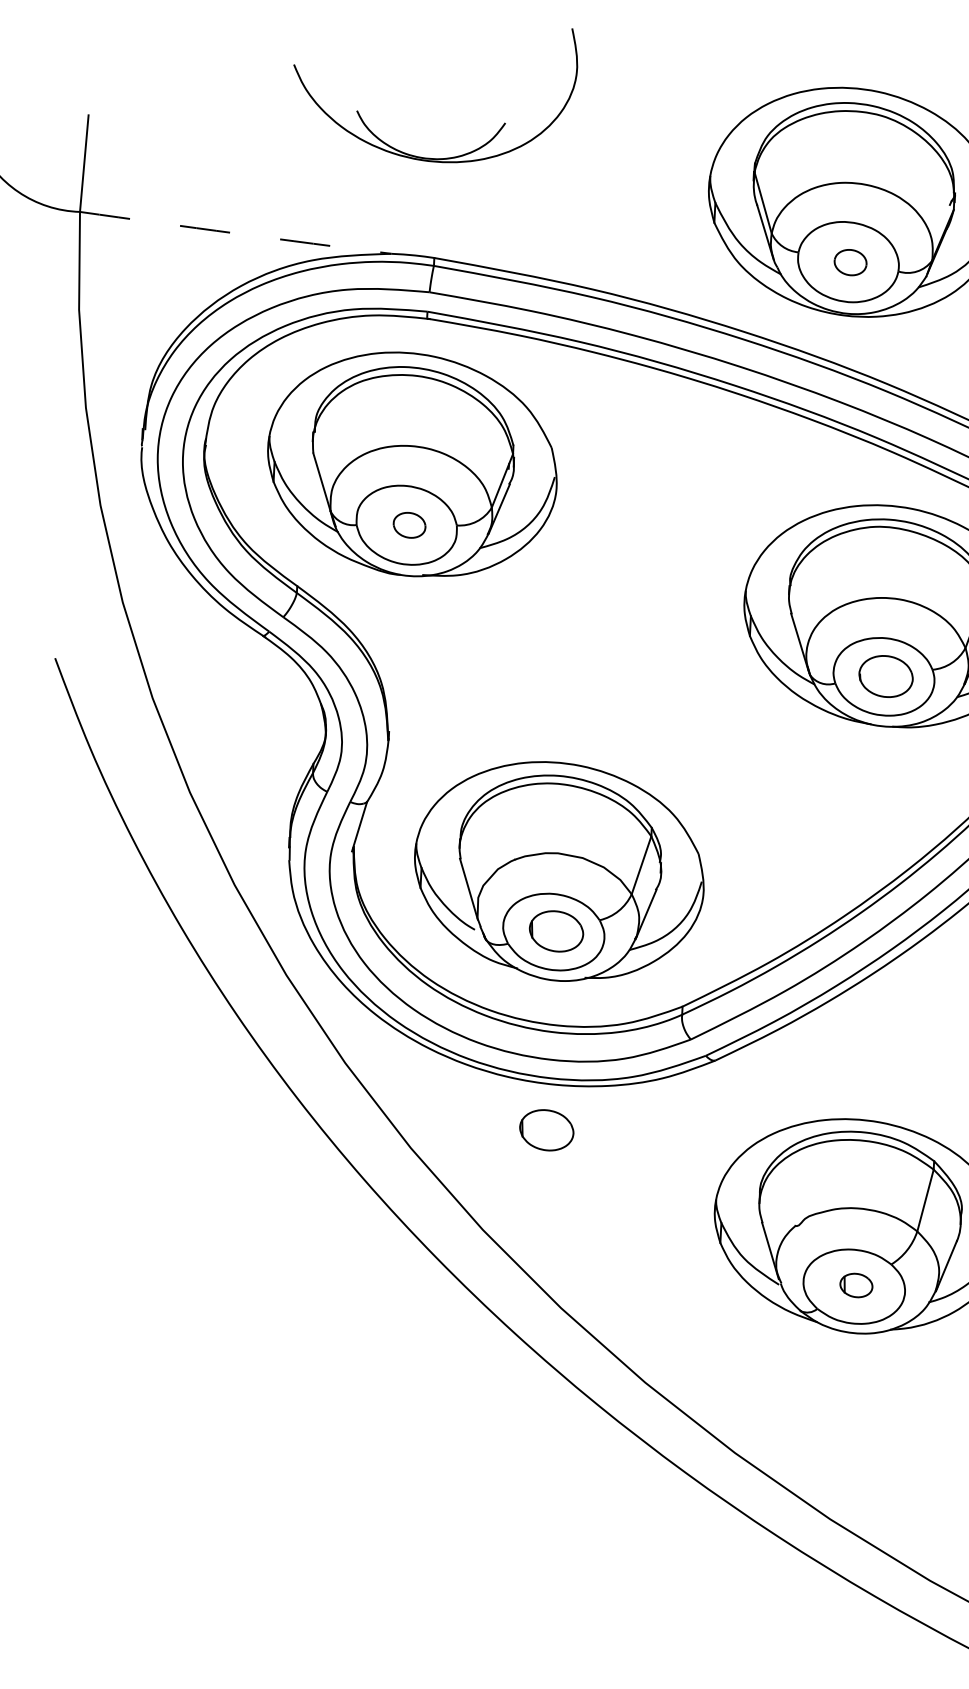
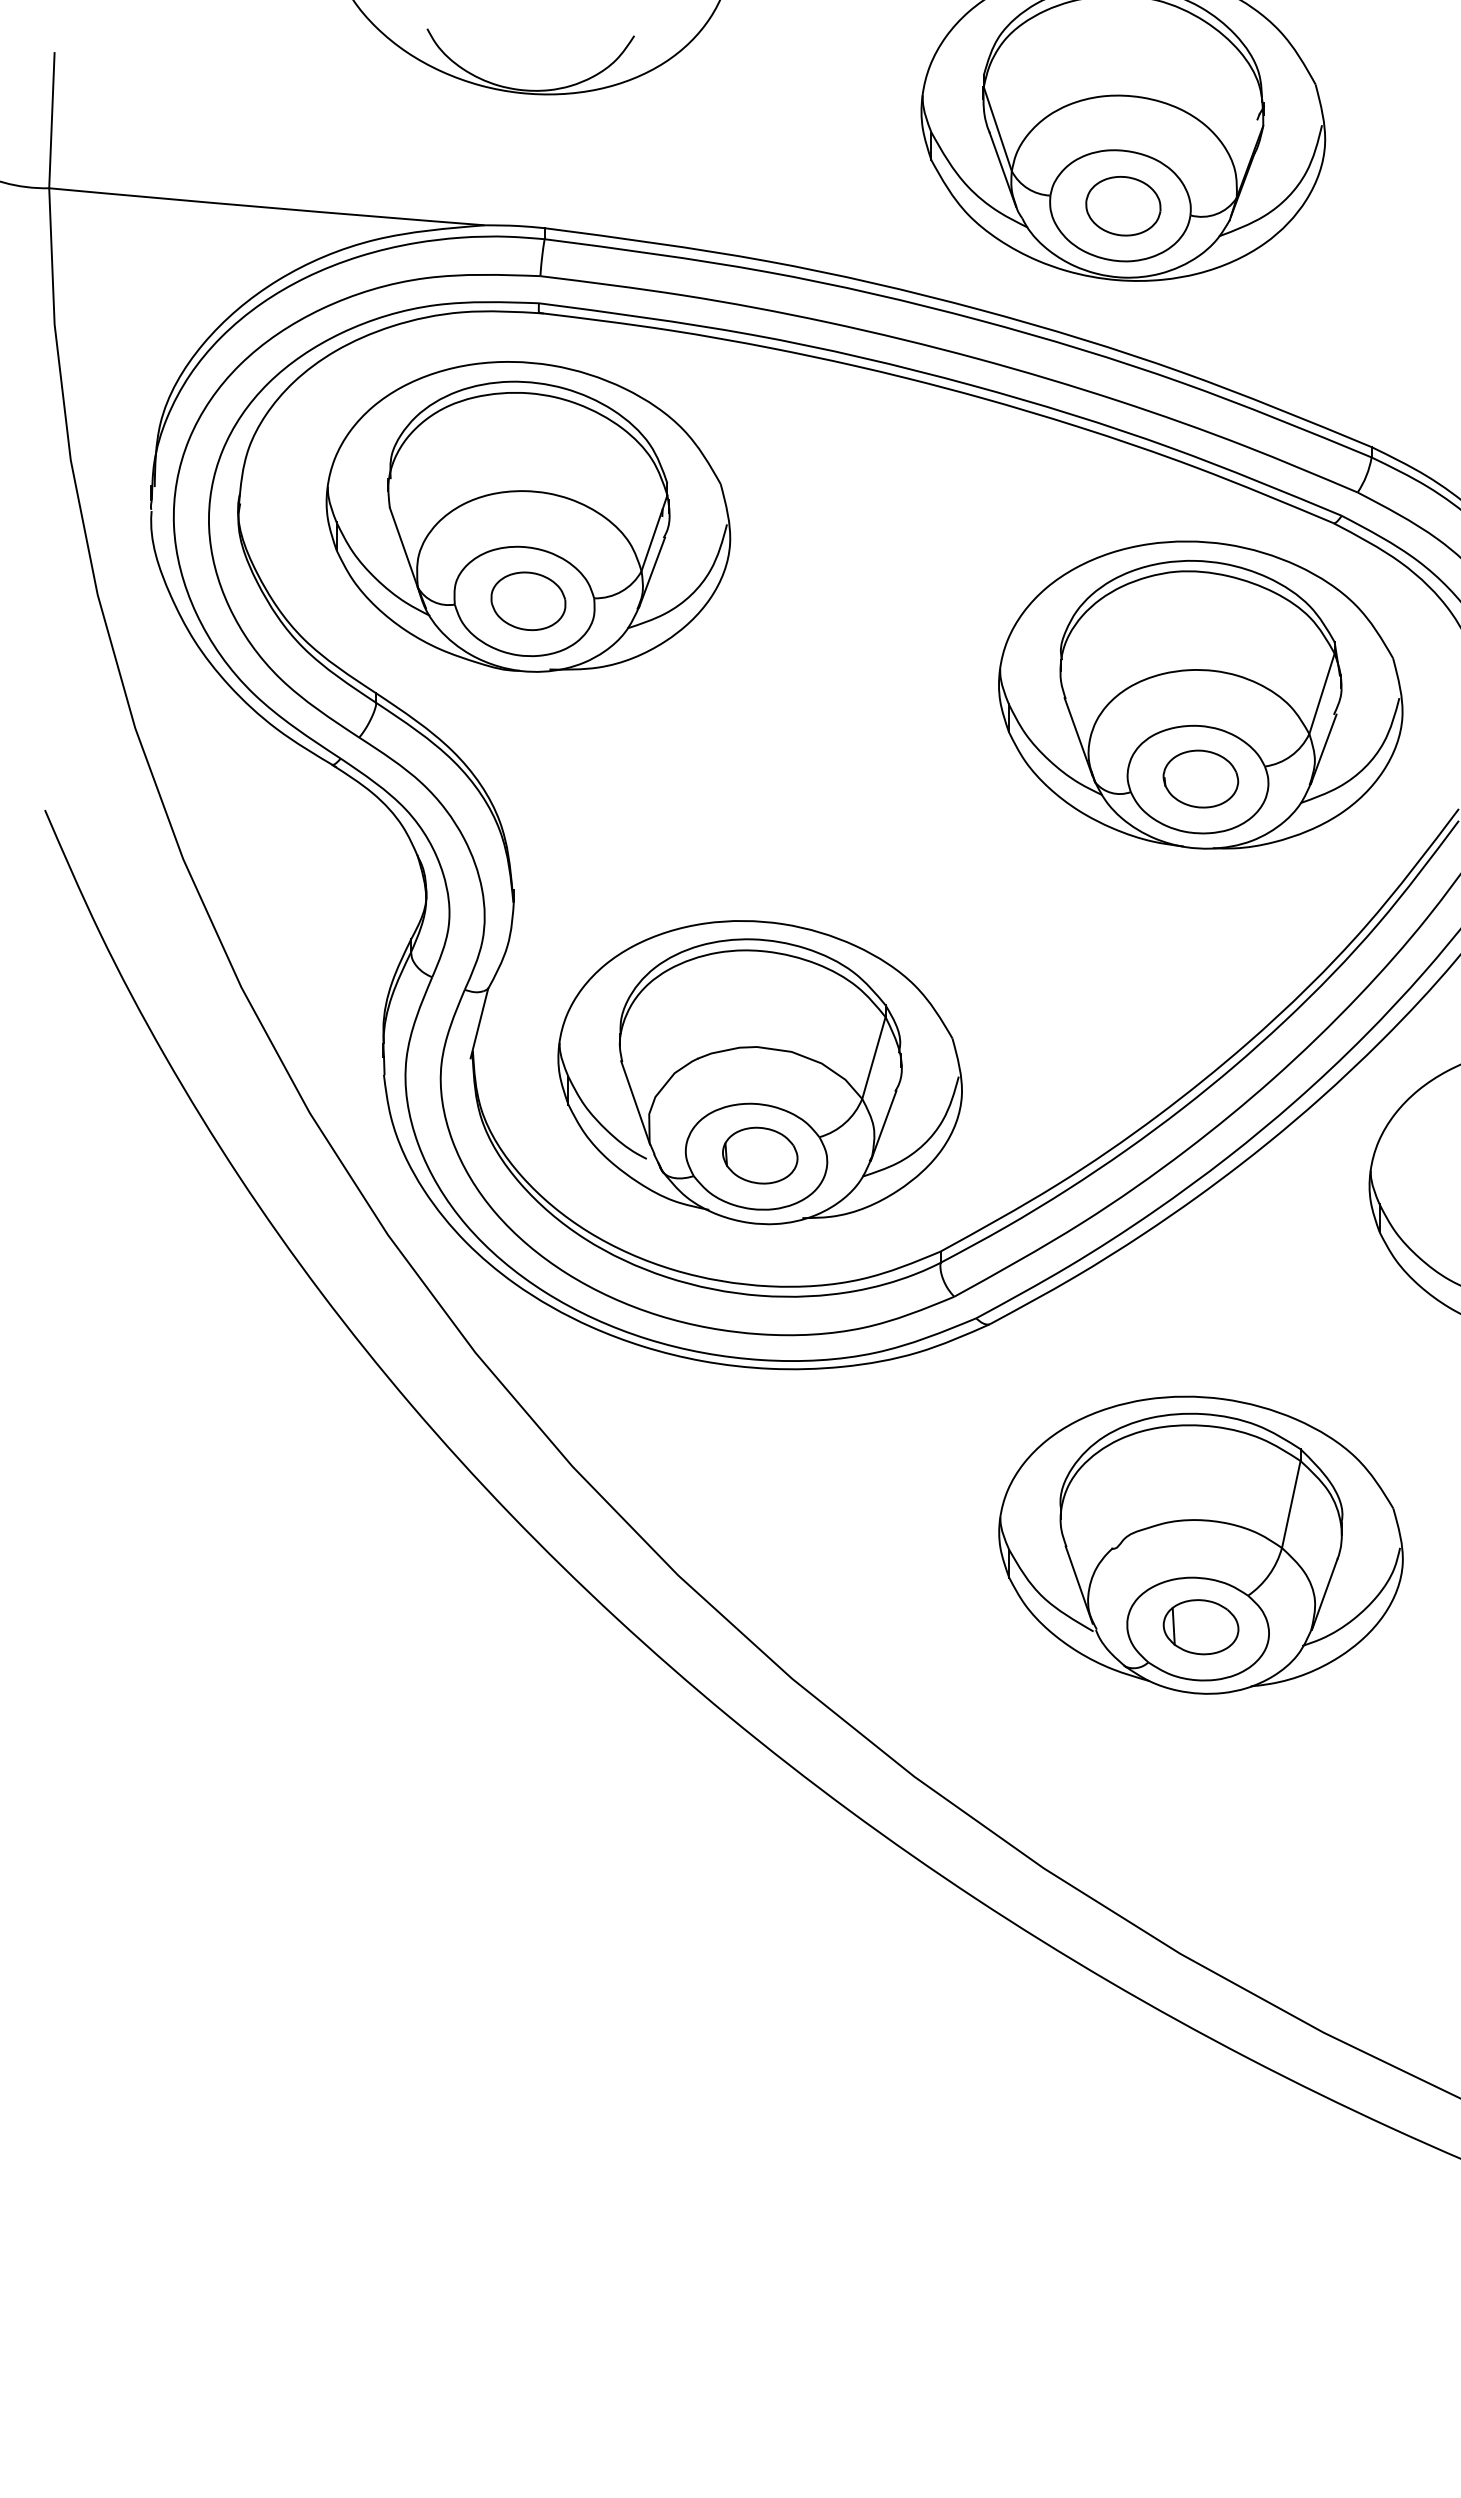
arc: (235, 233) -> (266, 207), dashed -> solid
part: (850, 262) -> (1123, 206), size x1.67
part: (409, 525) -> (528, 601), size x1.67
part: (546, 1130) -> (760, 1432), removed
part: (856, 1285) -> (1200, 1627), size x1.67

